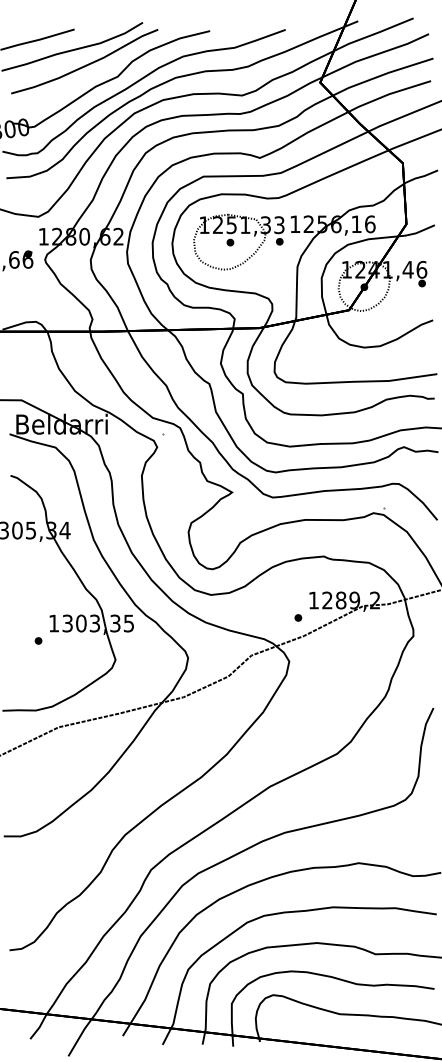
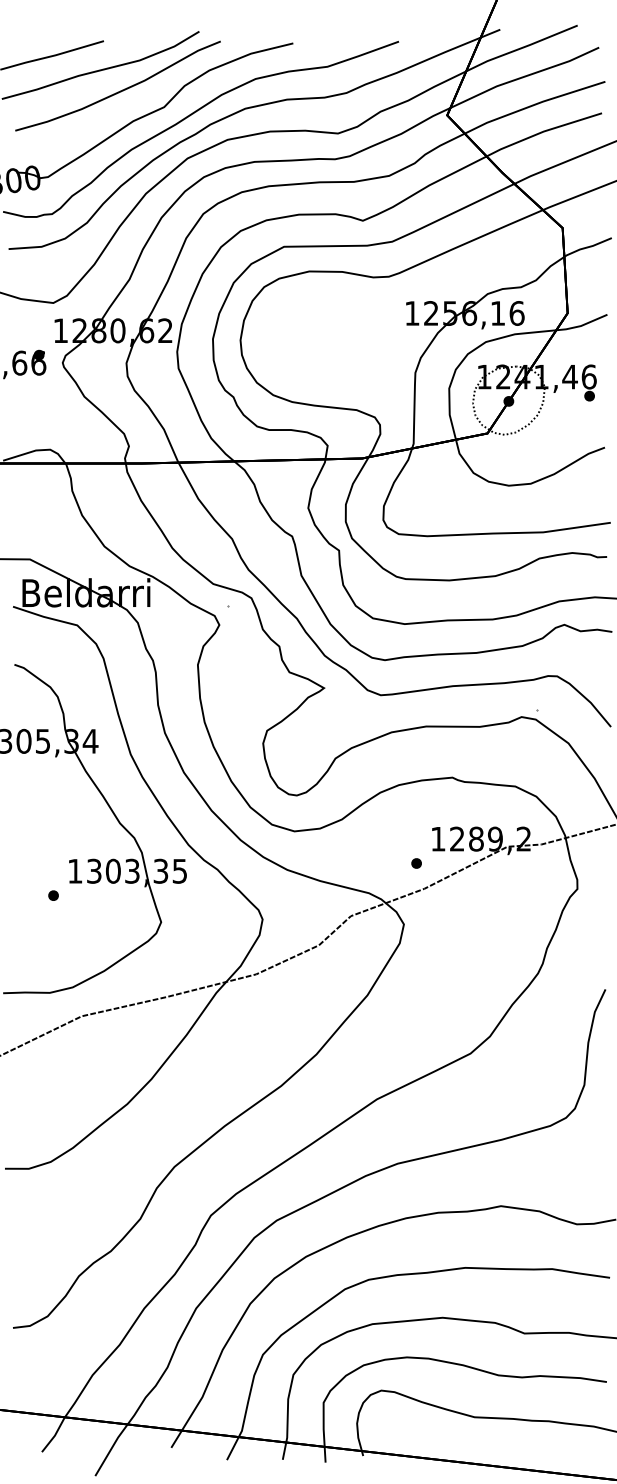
part: (233, 242) -> (326, 338), removed

